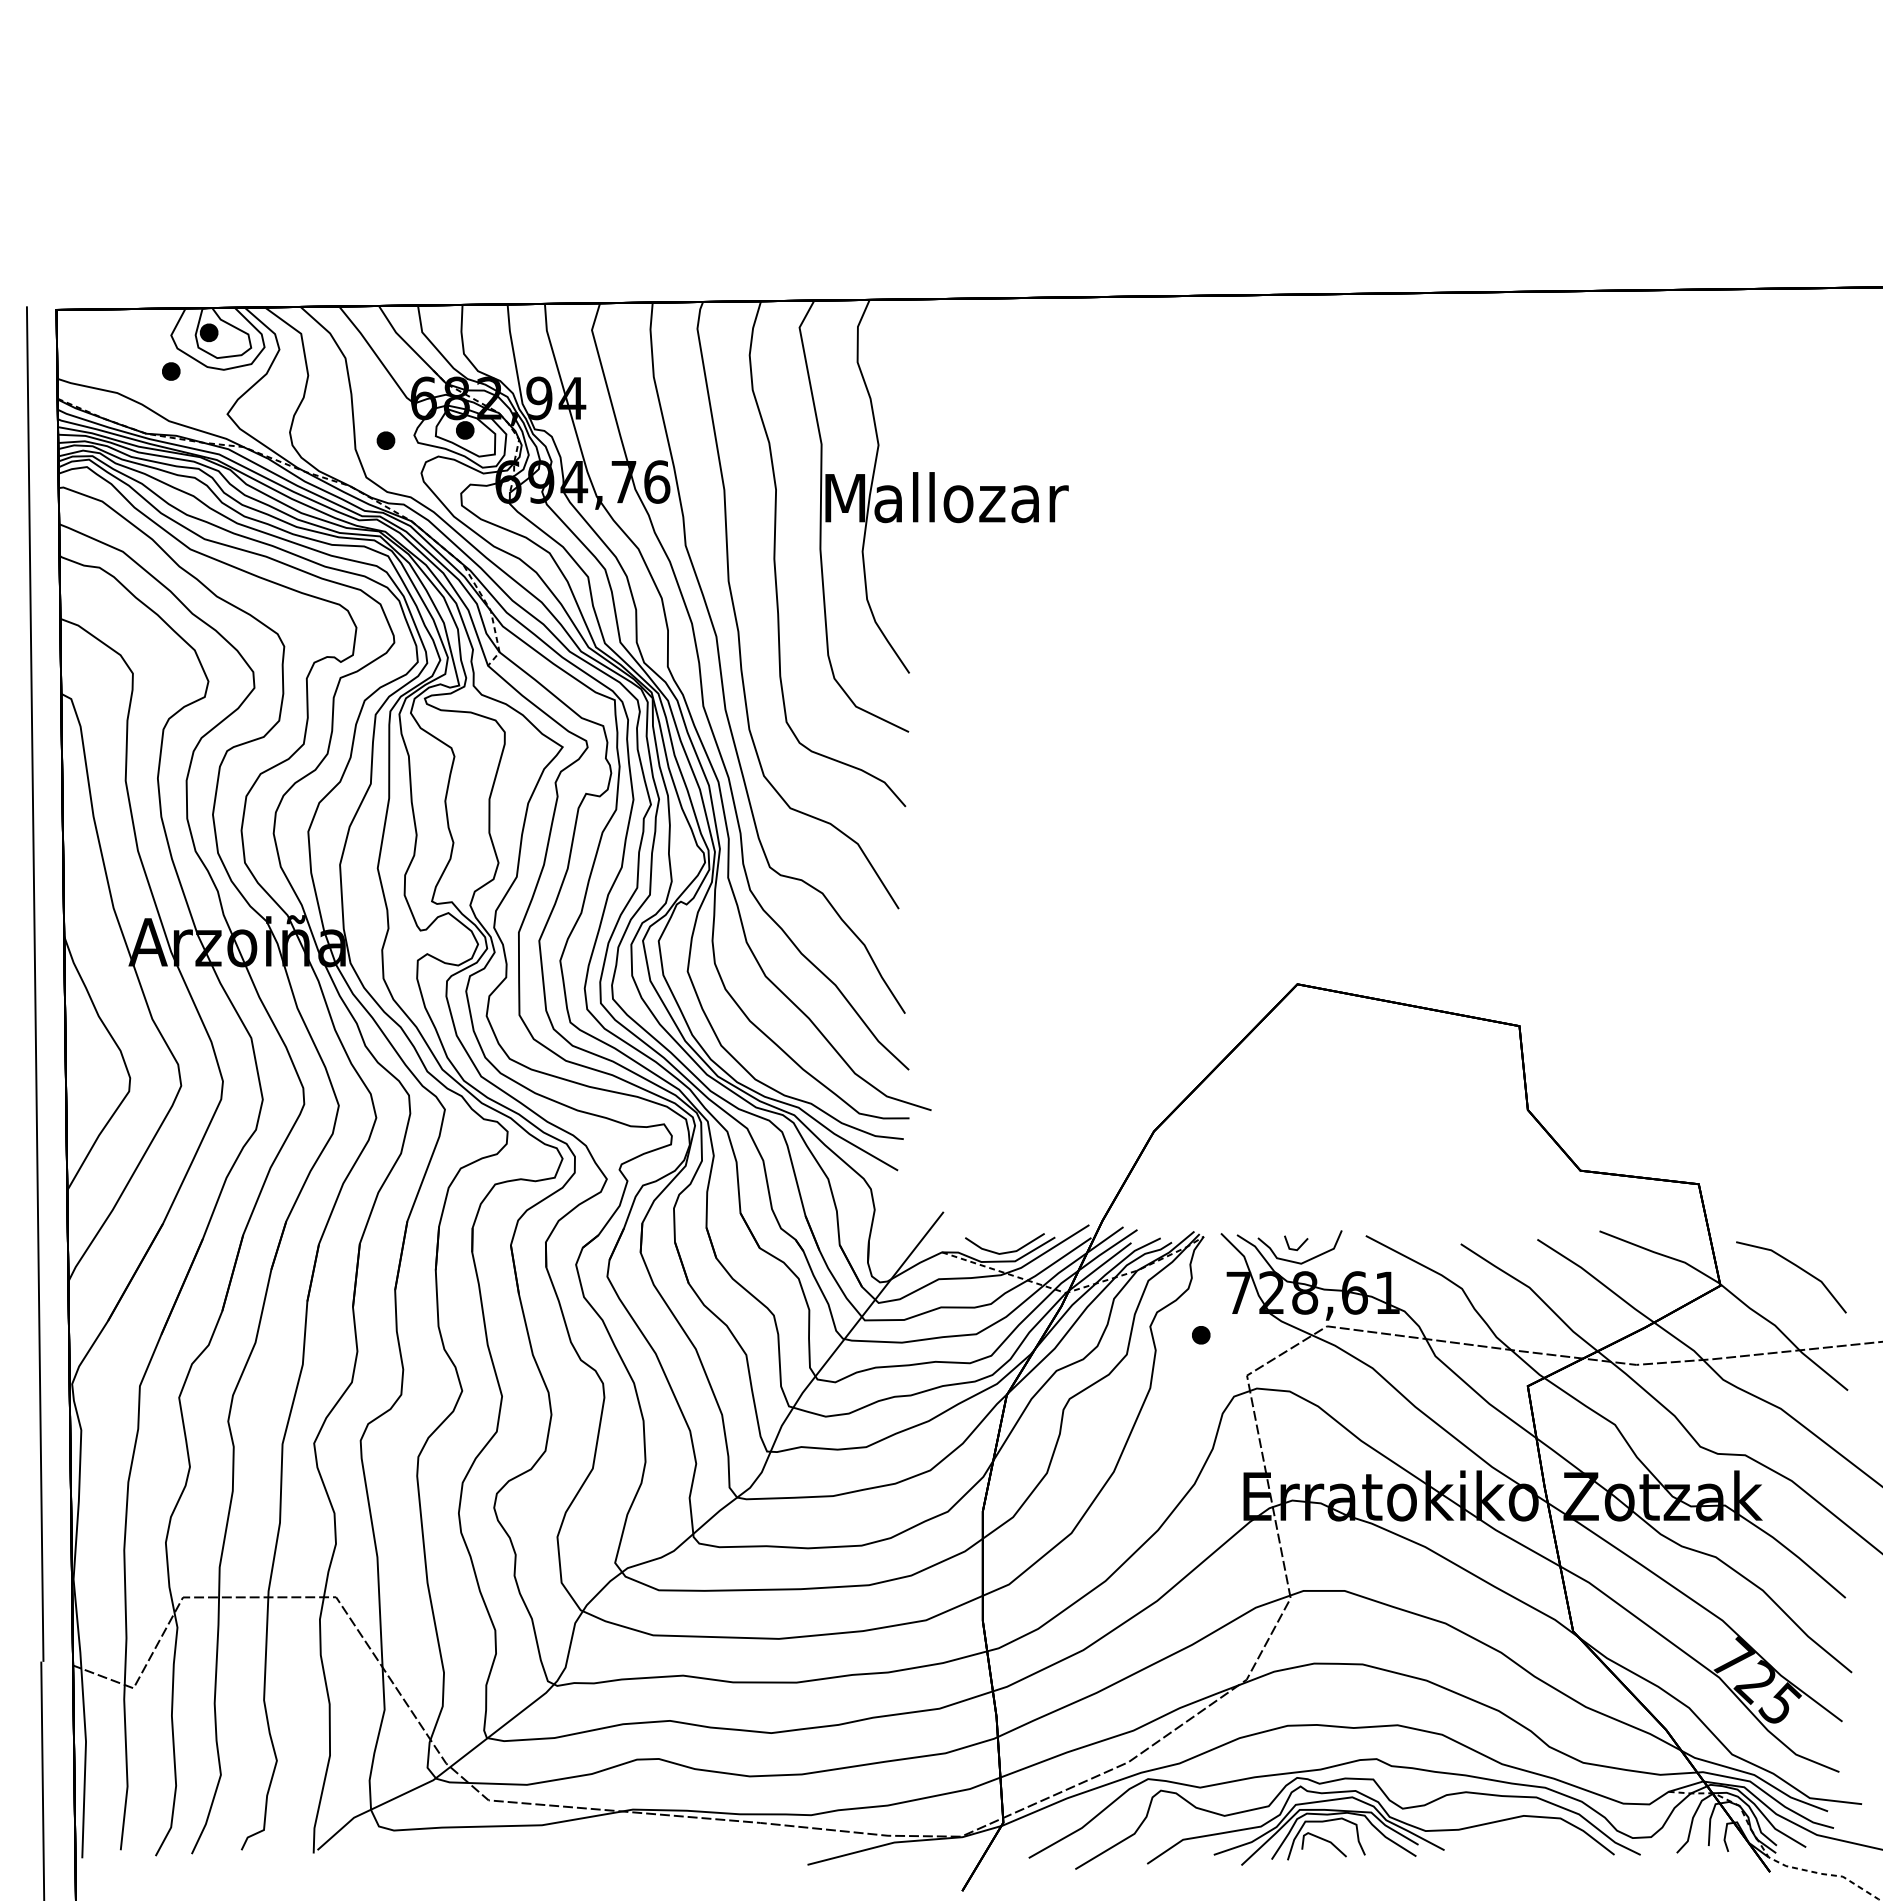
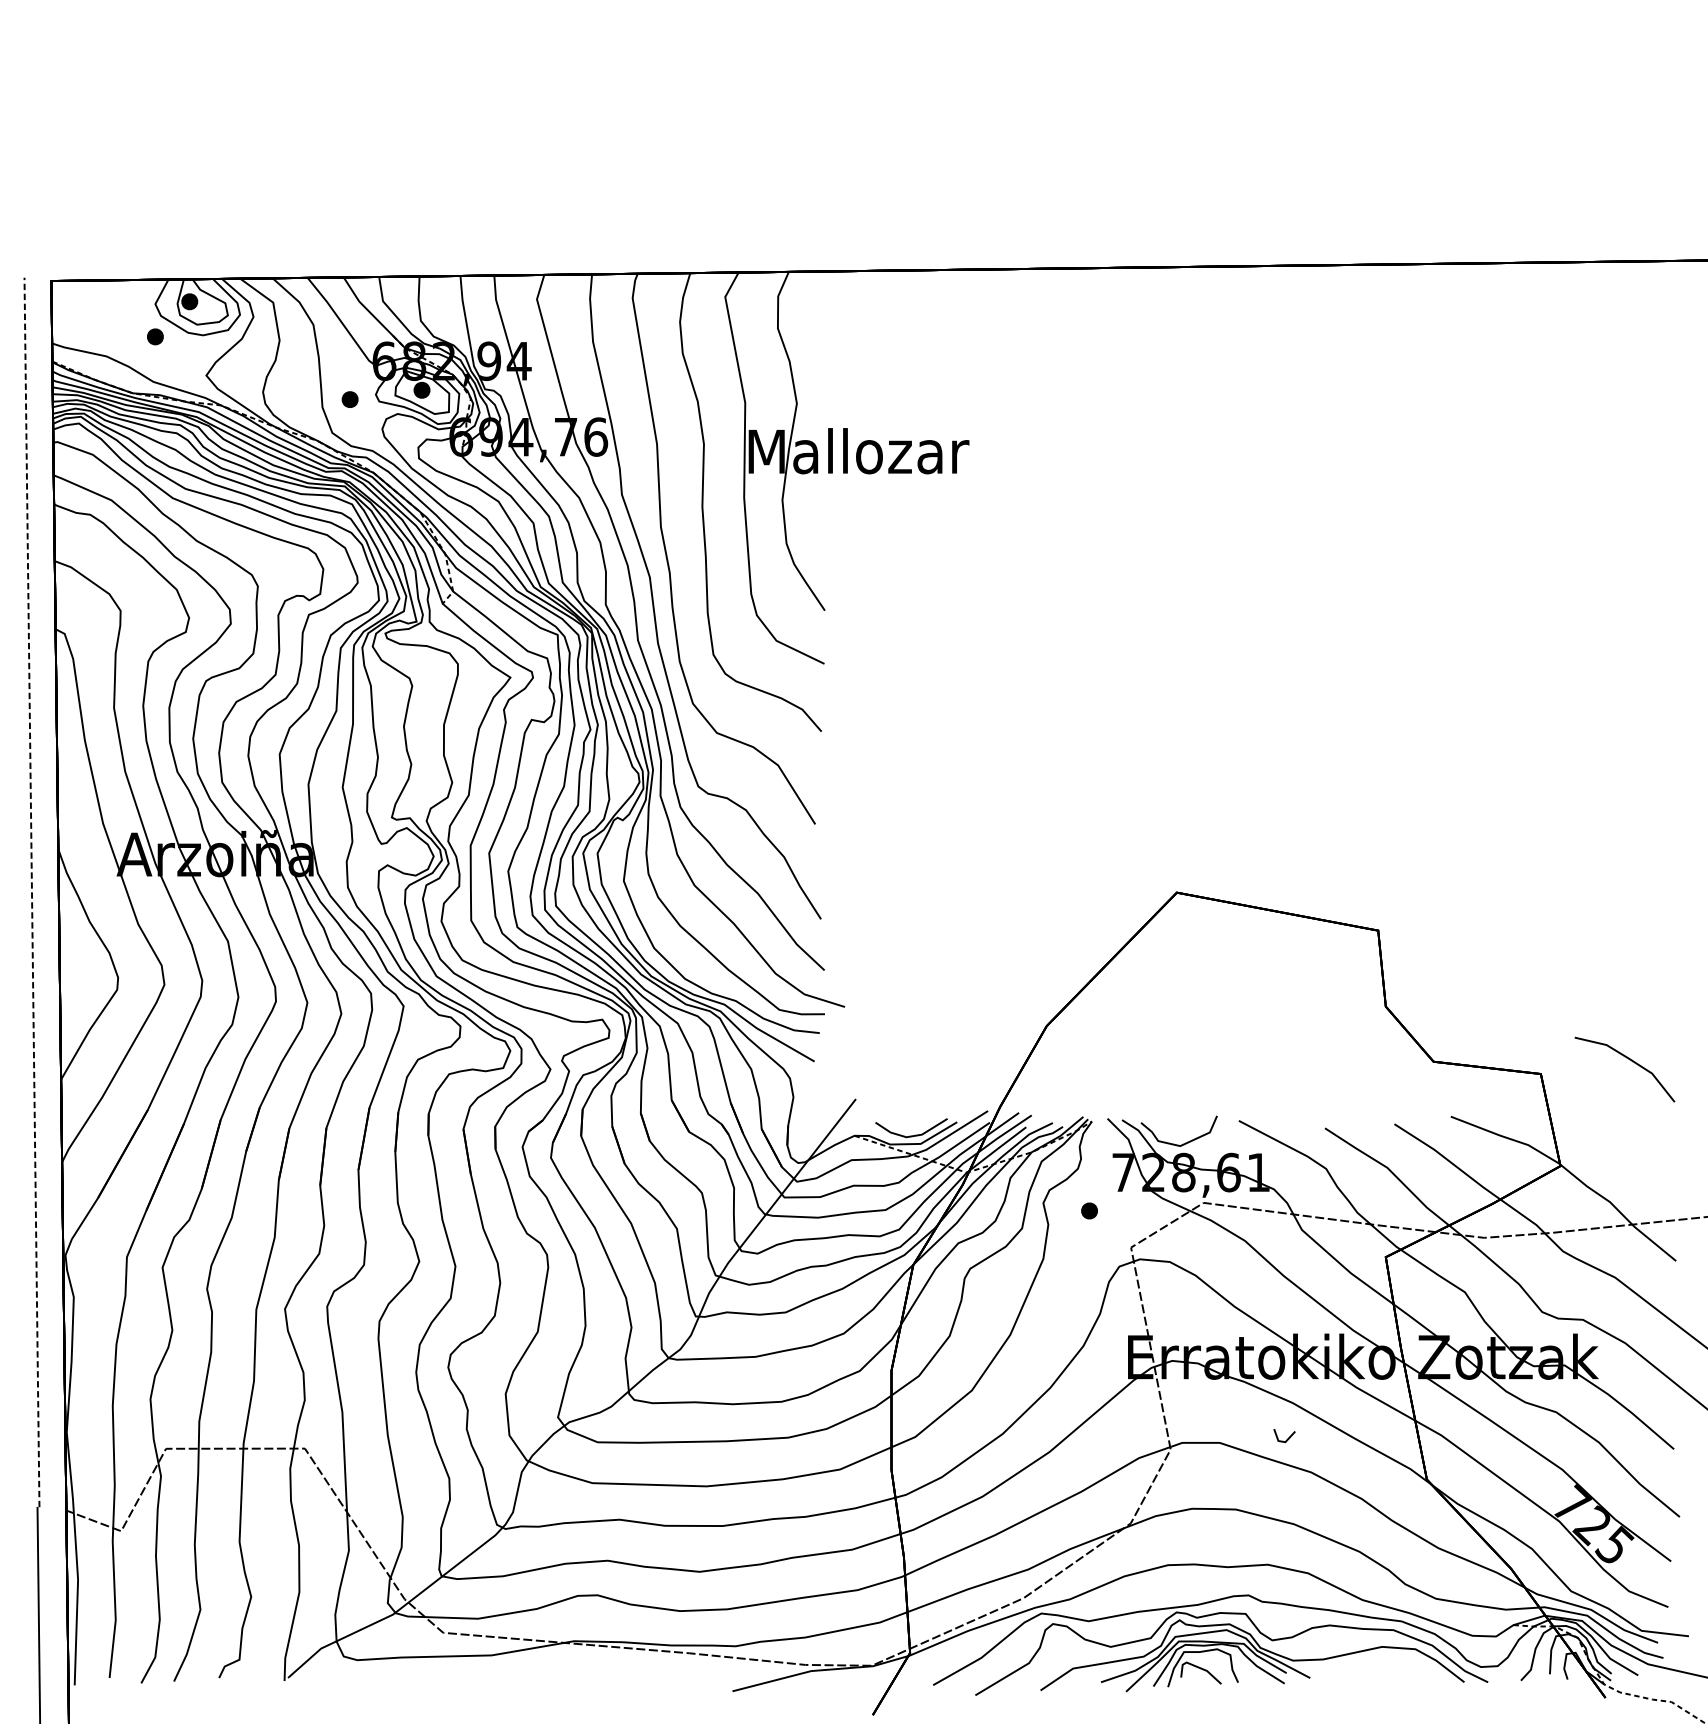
line: (35, 984) -> (32, 892), solid -> dashed
line: (1300, 1245) -> (1288, 1437), moved
line: (1798, 1268) -> (1631, 1061), moved

